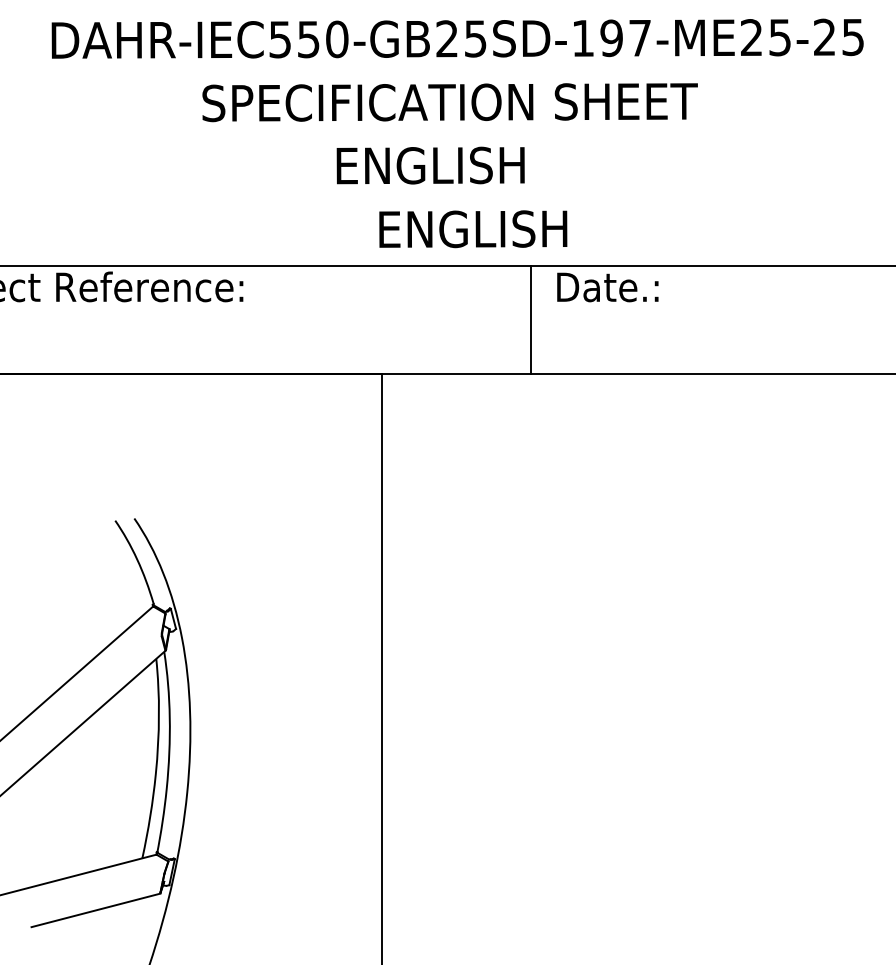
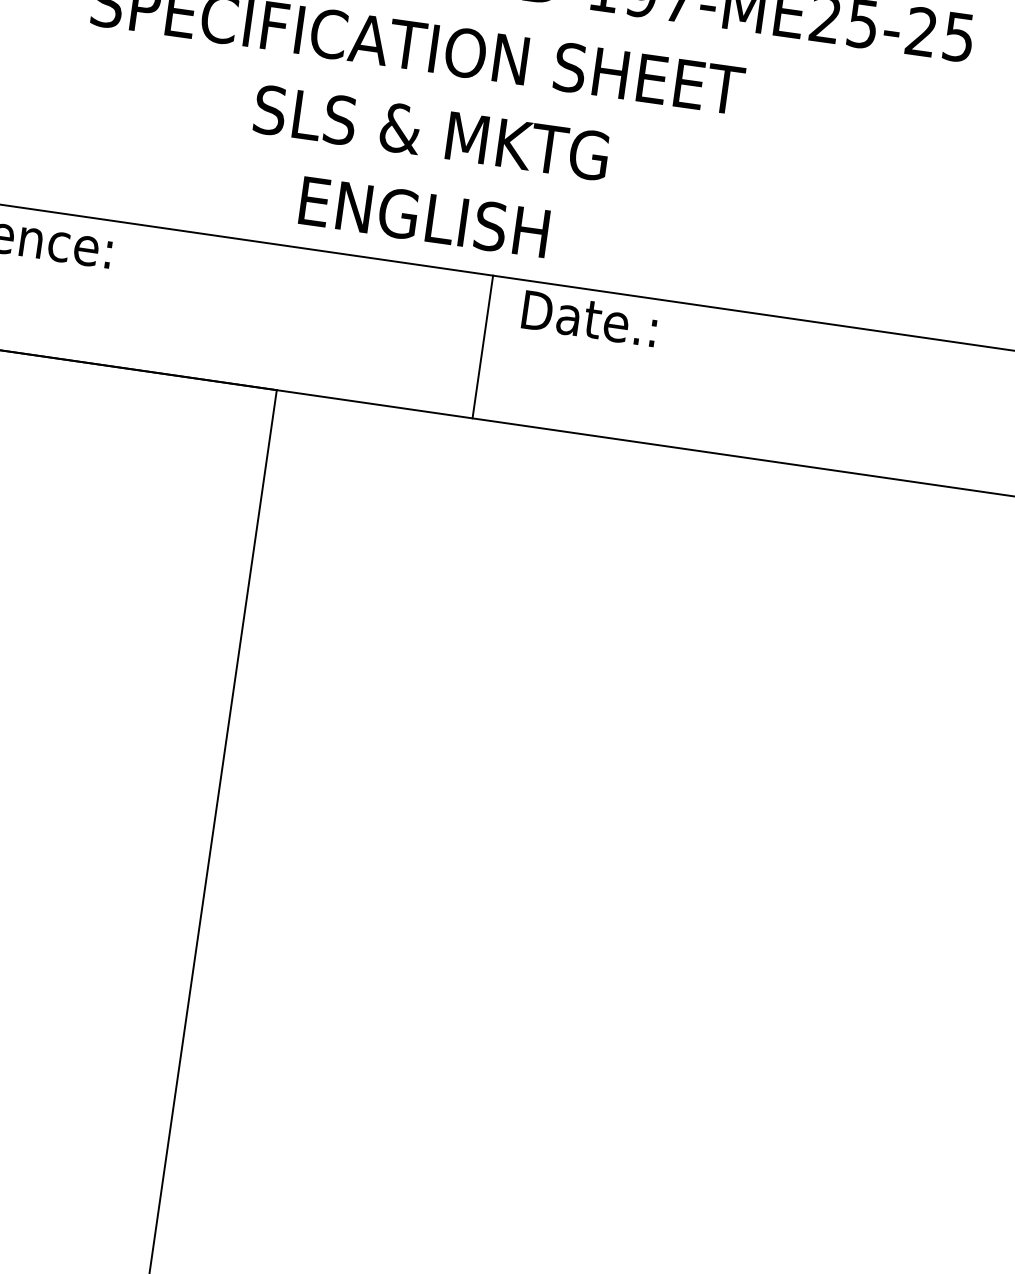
text: (469, 165) -> (431, 132), ENGLISH -> SLS & MKTG

